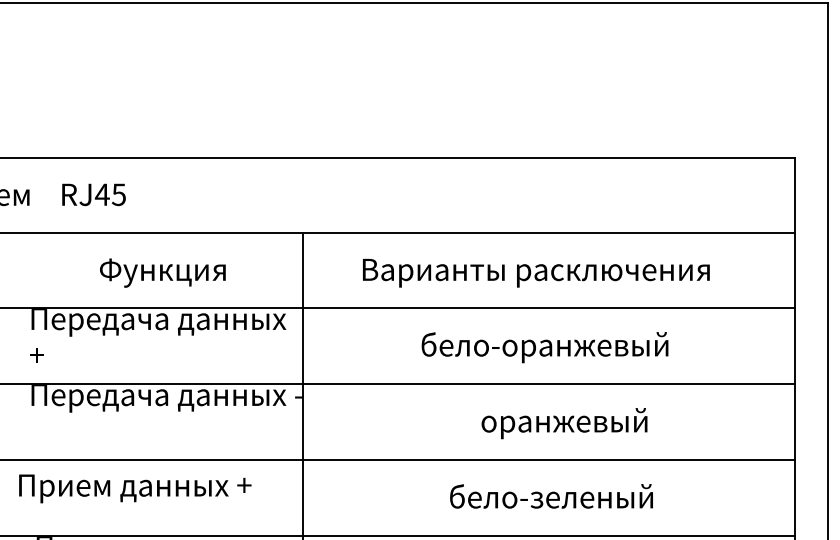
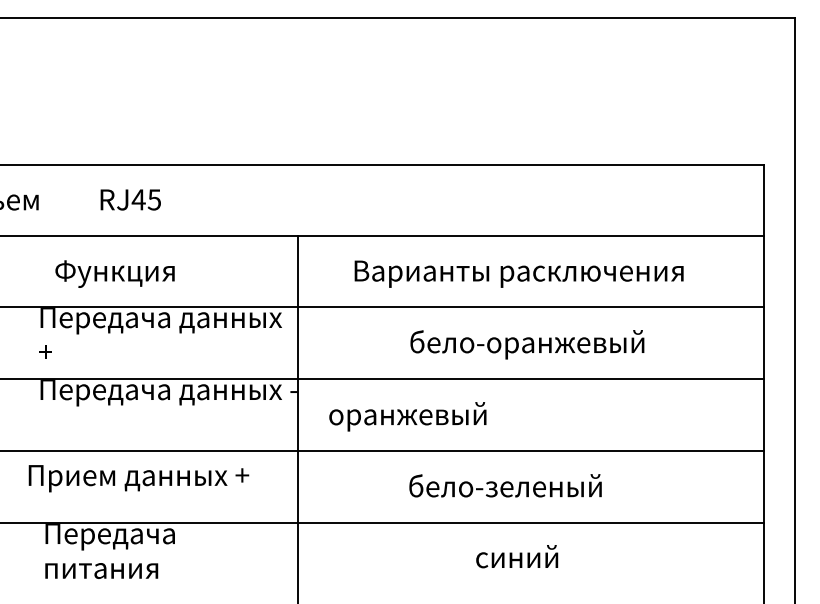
text: (93, 194) -> (130, 199), moved
text: (162, 272) -> (114, 273), moved
text: (564, 423) -> (407, 416), moved
text: (551, 496) -> (505, 485), moved

